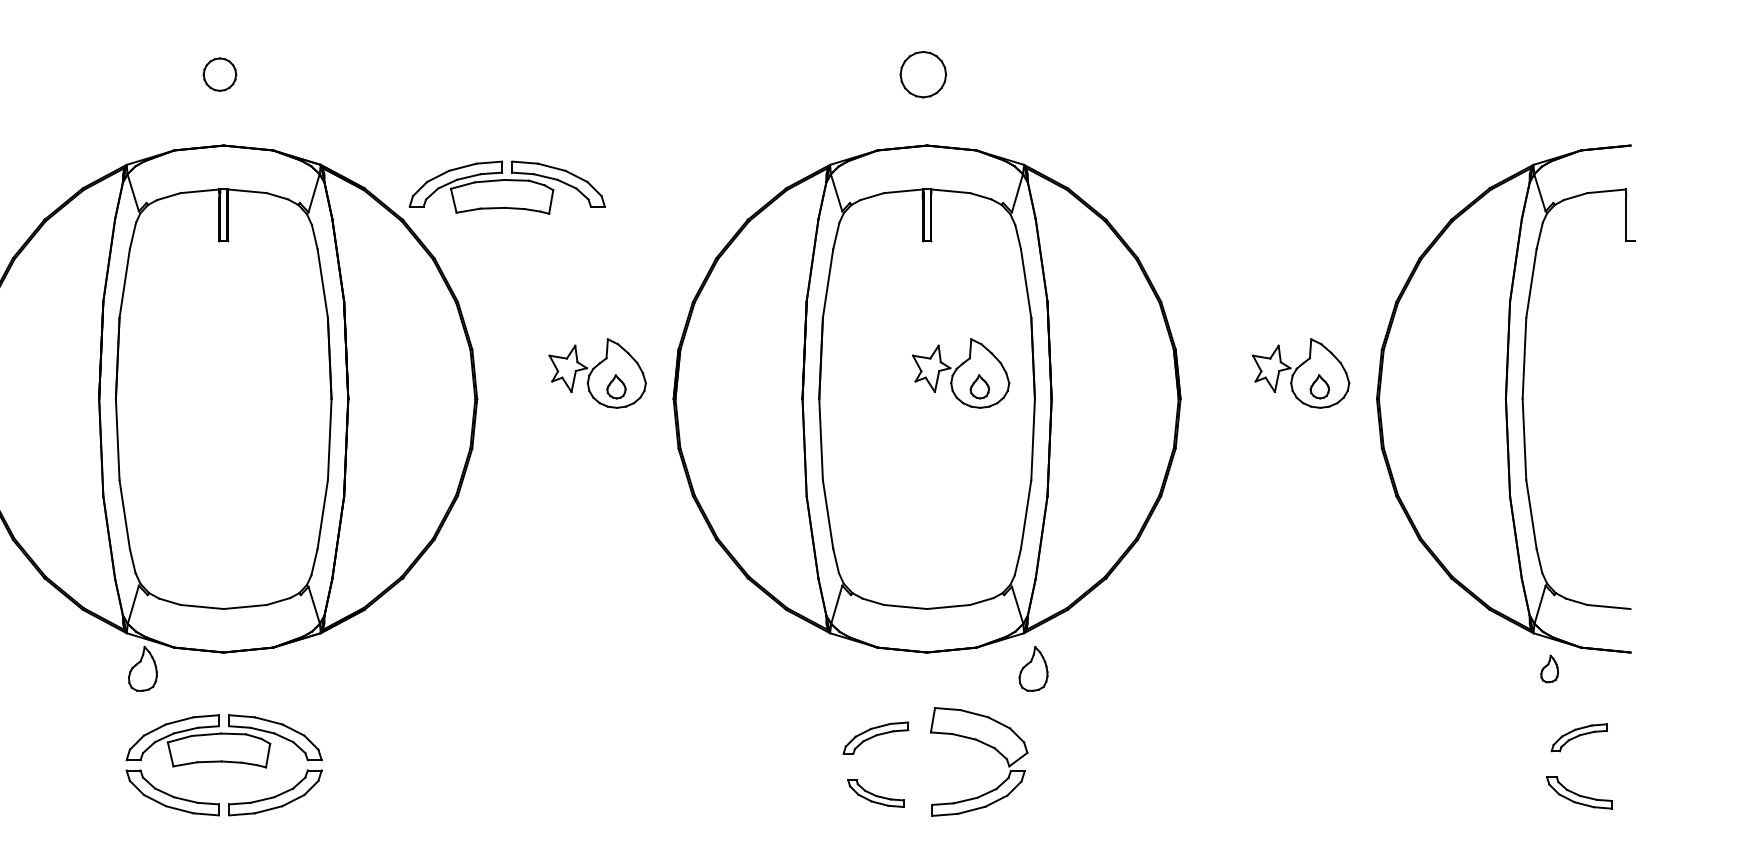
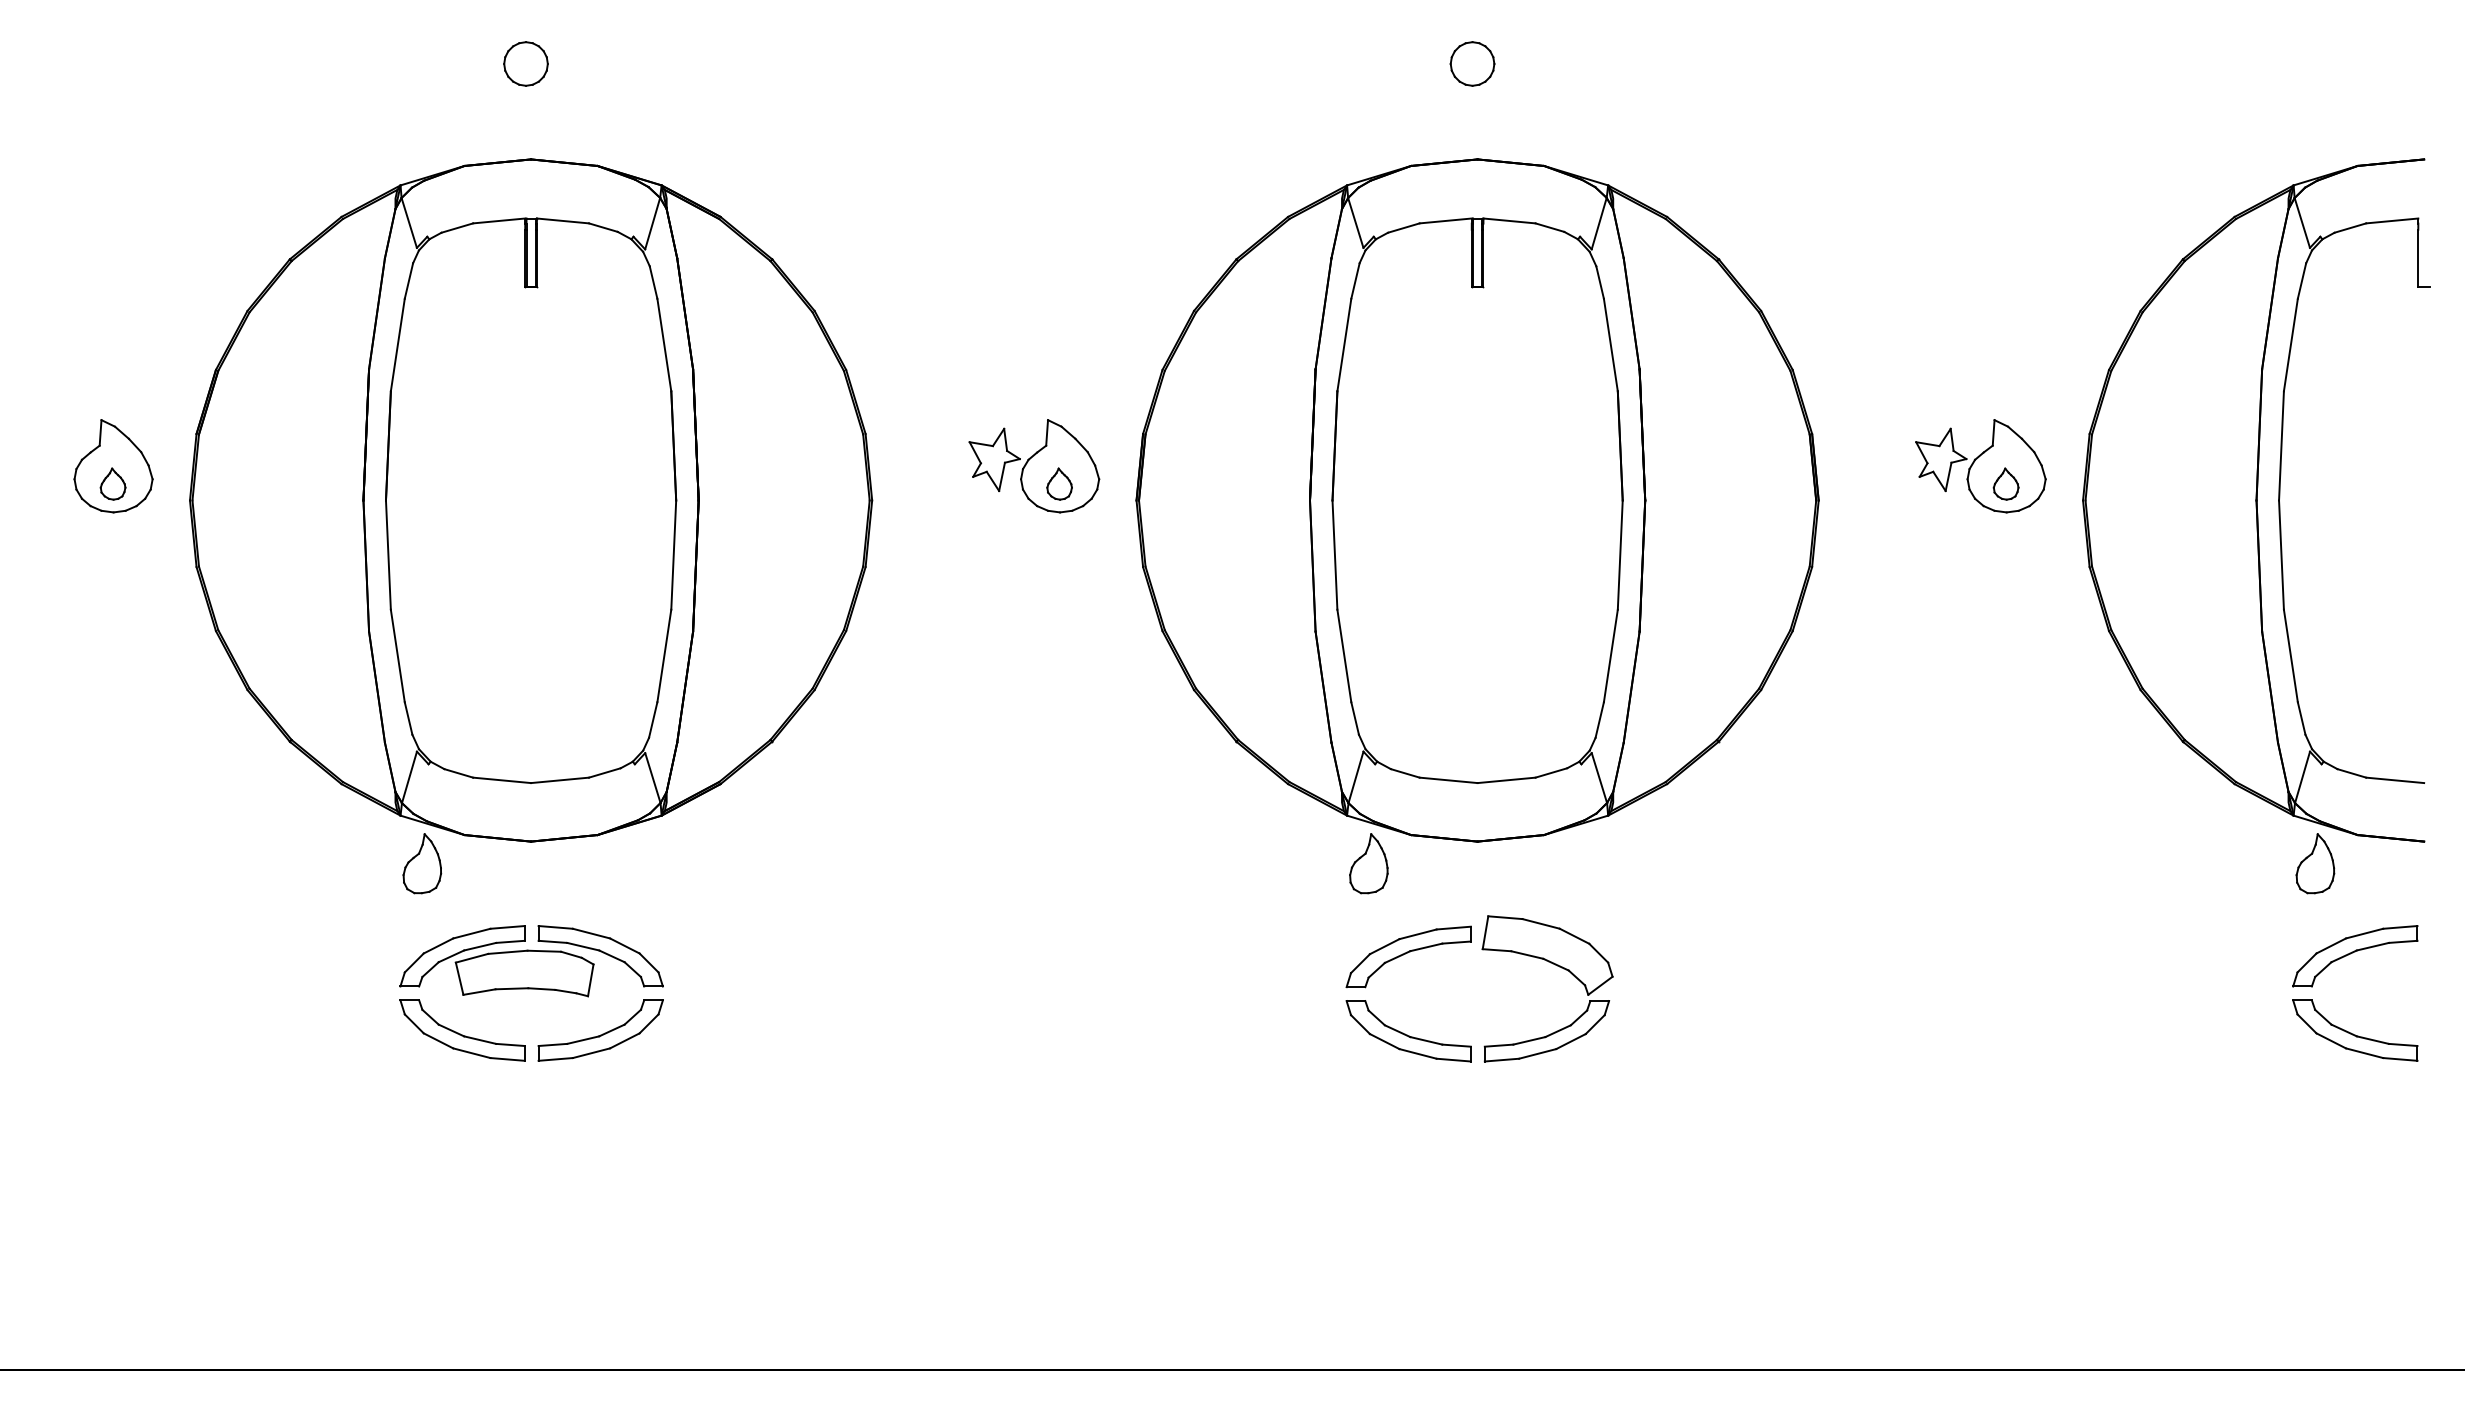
part: (923, 74) -> (1472, 63), size x0.71
part: (507, 187) -> (912, 216), removed
part: (961, 373) -> (1523, 466), removed
part: (1033, 668) -> (1368, 863), moved
part: (1549, 668) -> (2315, 863), size x1.67
part: (875, 737) -> (1408, 956), size x1.43
part: (1579, 737) -> (2355, 956), size x1.67
part: (1579, 792) -> (2355, 1030), size x1.43
part: (875, 793) -> (1408, 1031), size x1.67

